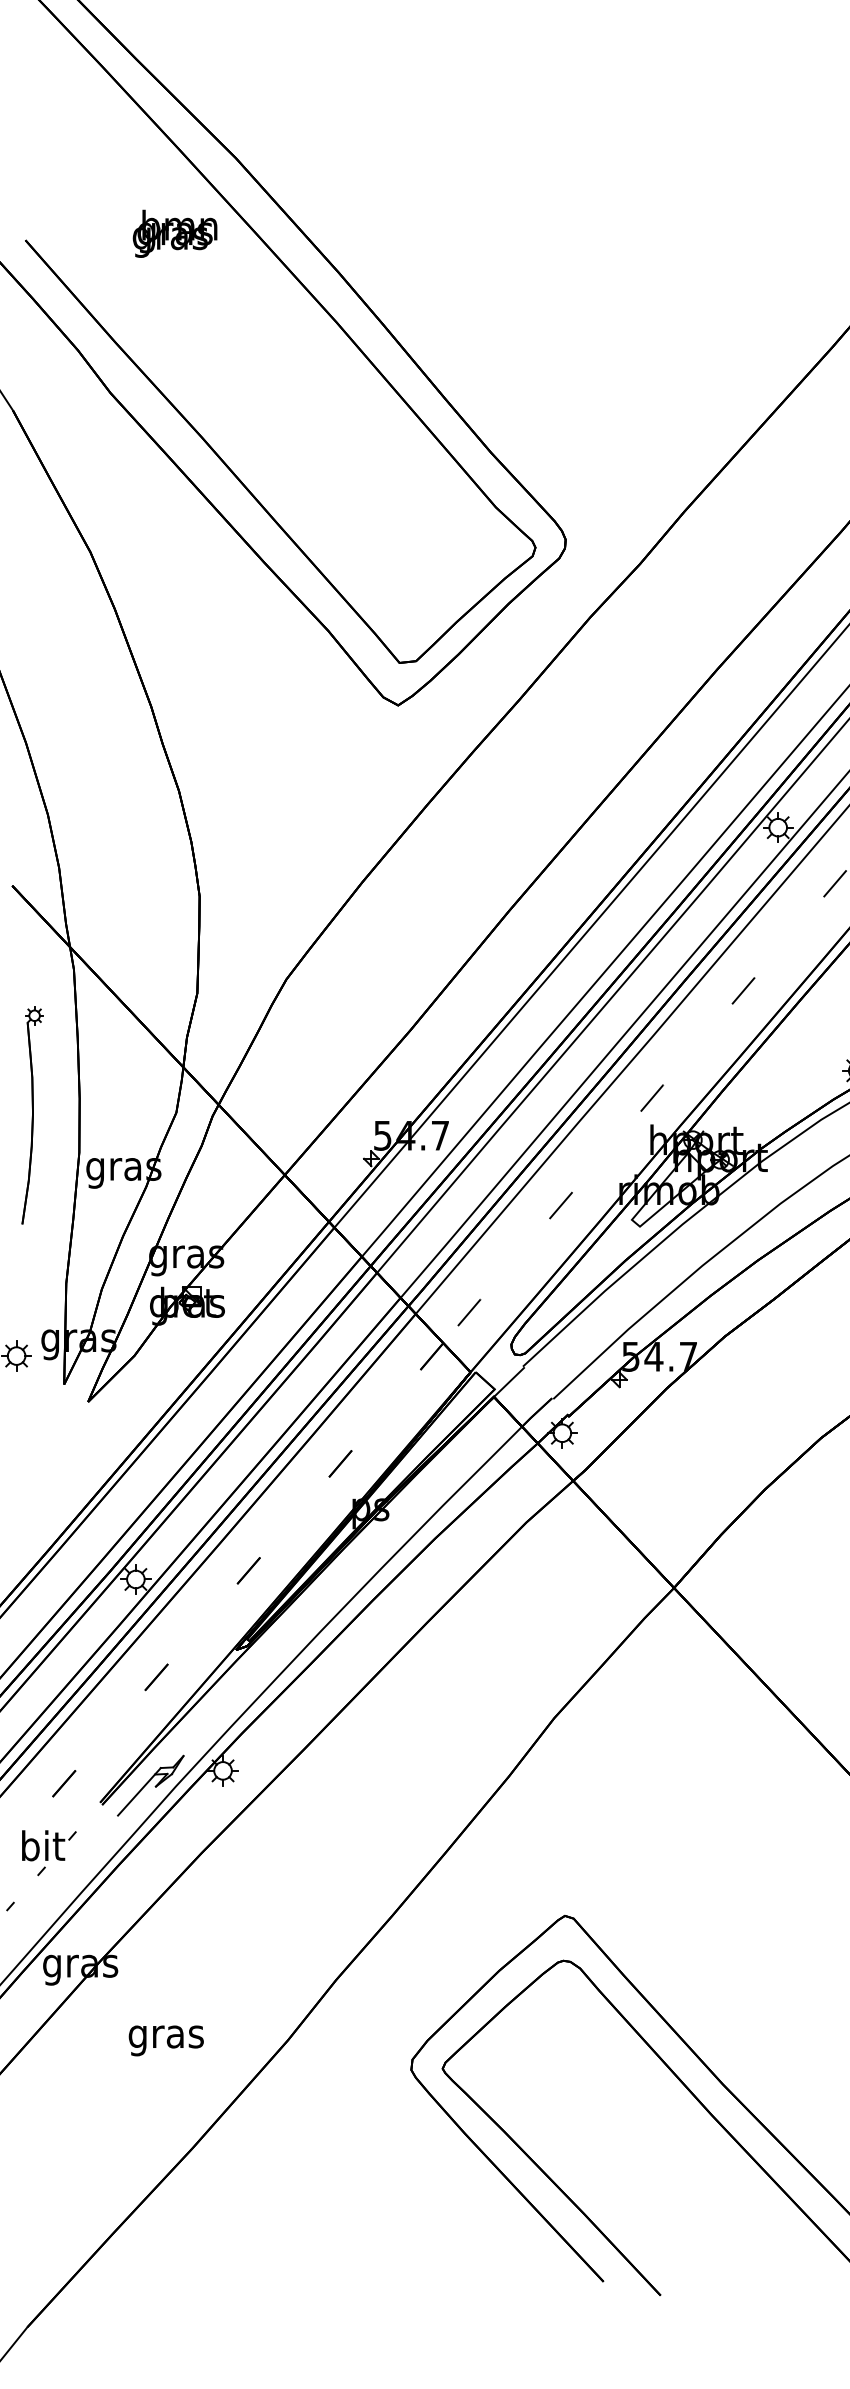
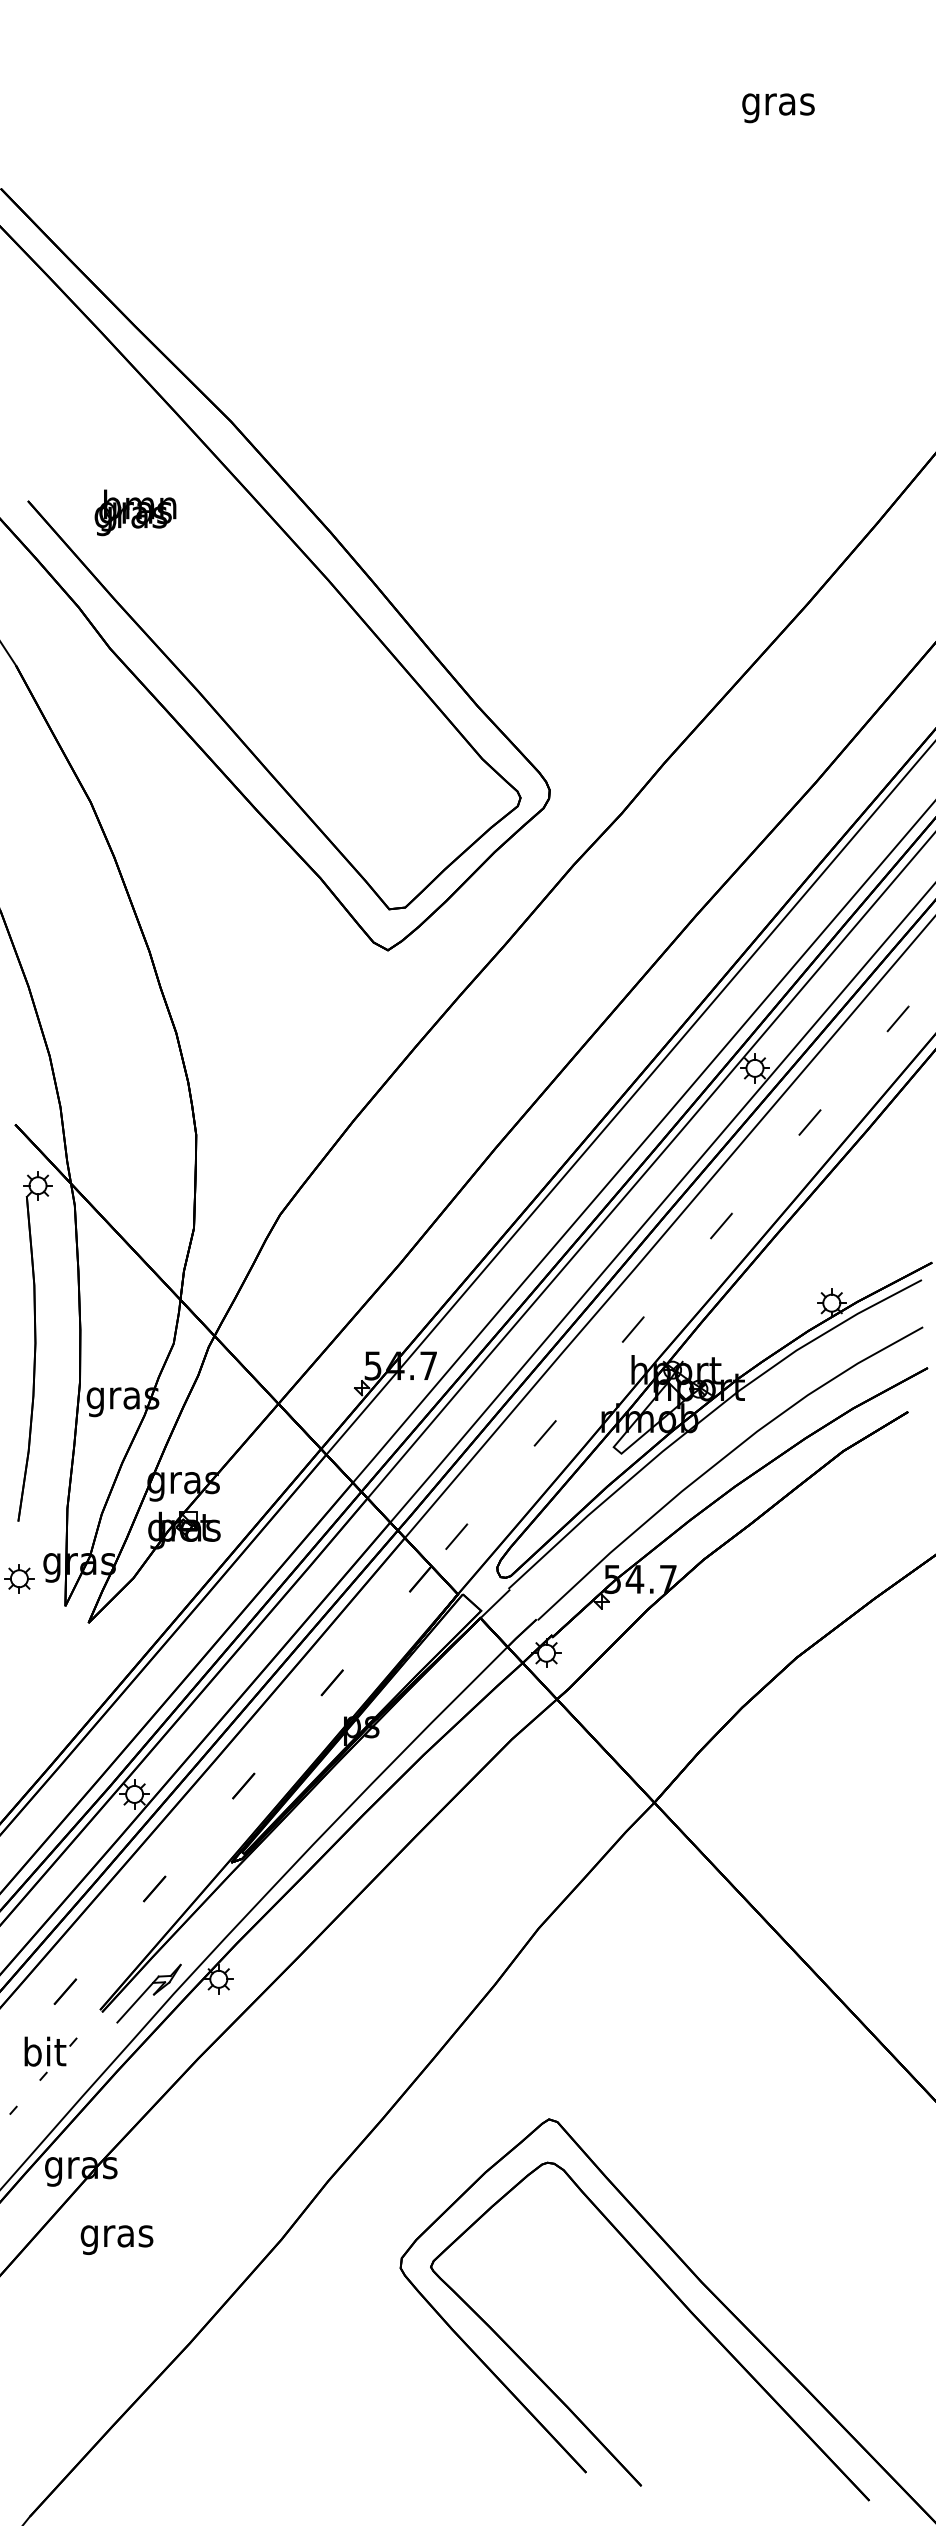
text: (175, 233) -> (135, 512), moved
part: (32, 1115) -> (34, 1346), size x1.67
text: (165, 2040) -> (116, 2239), moved

